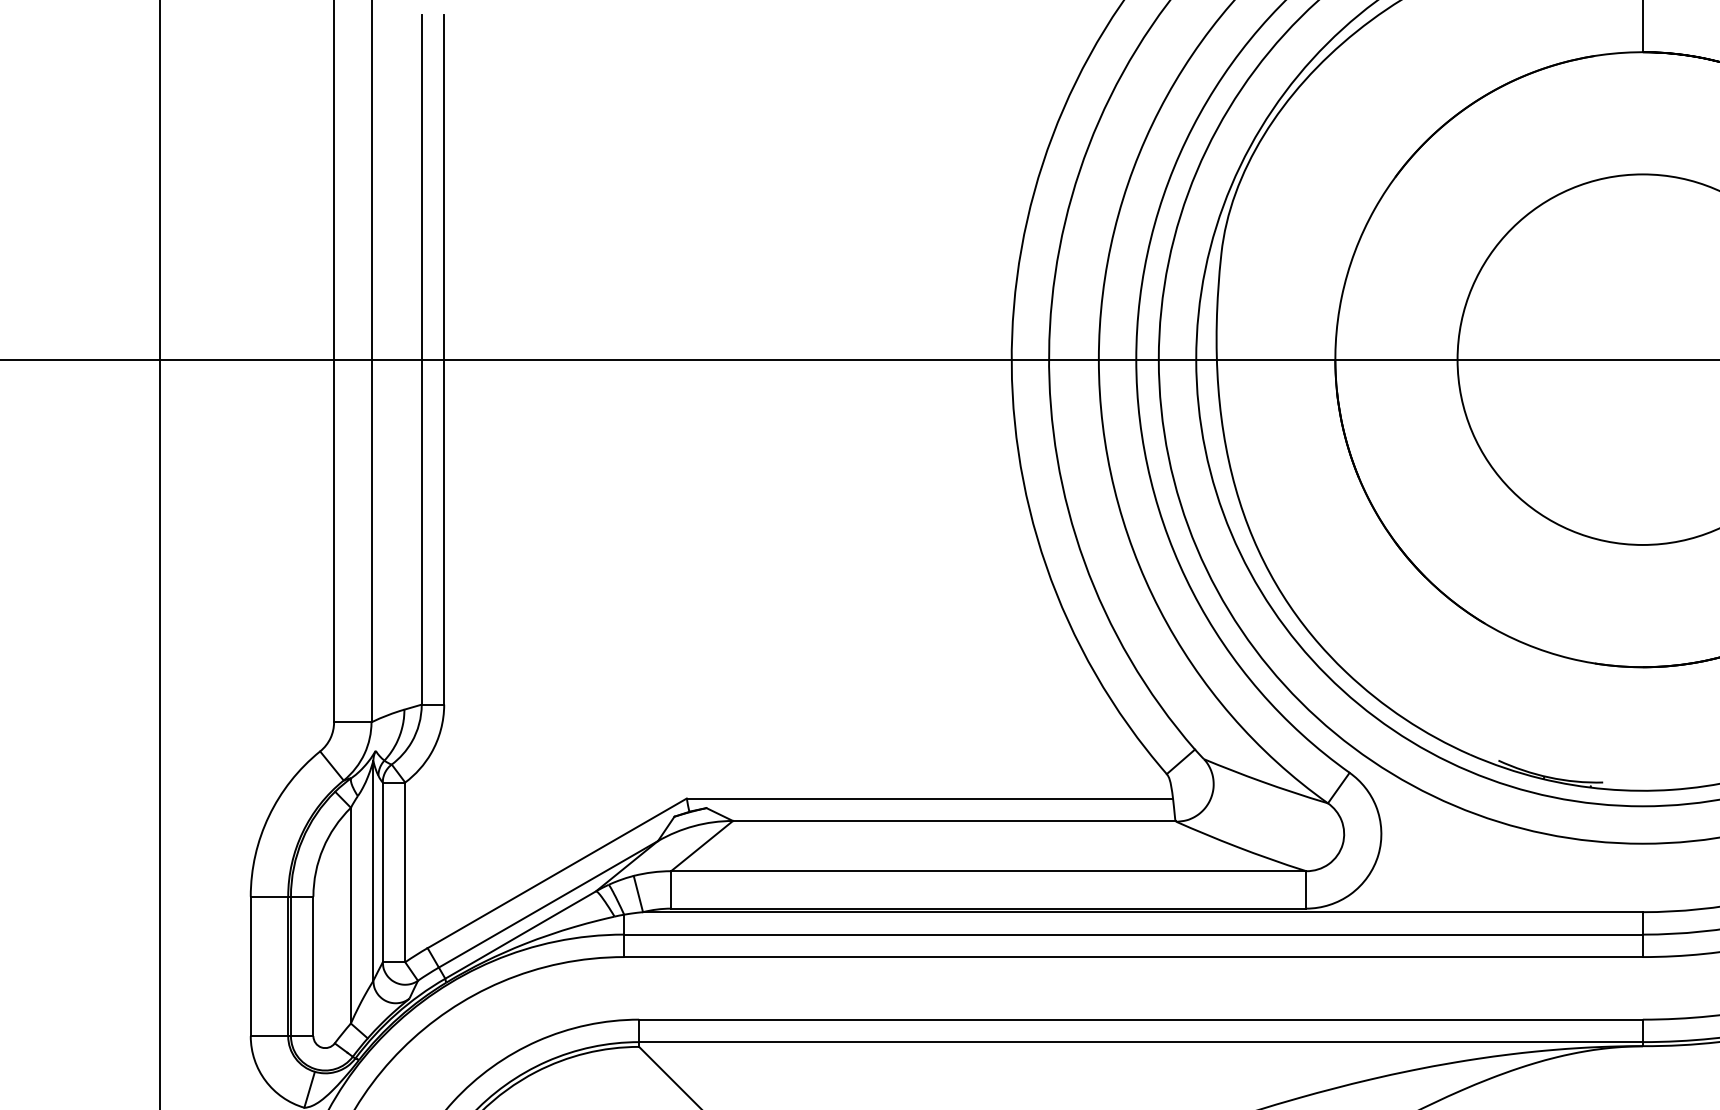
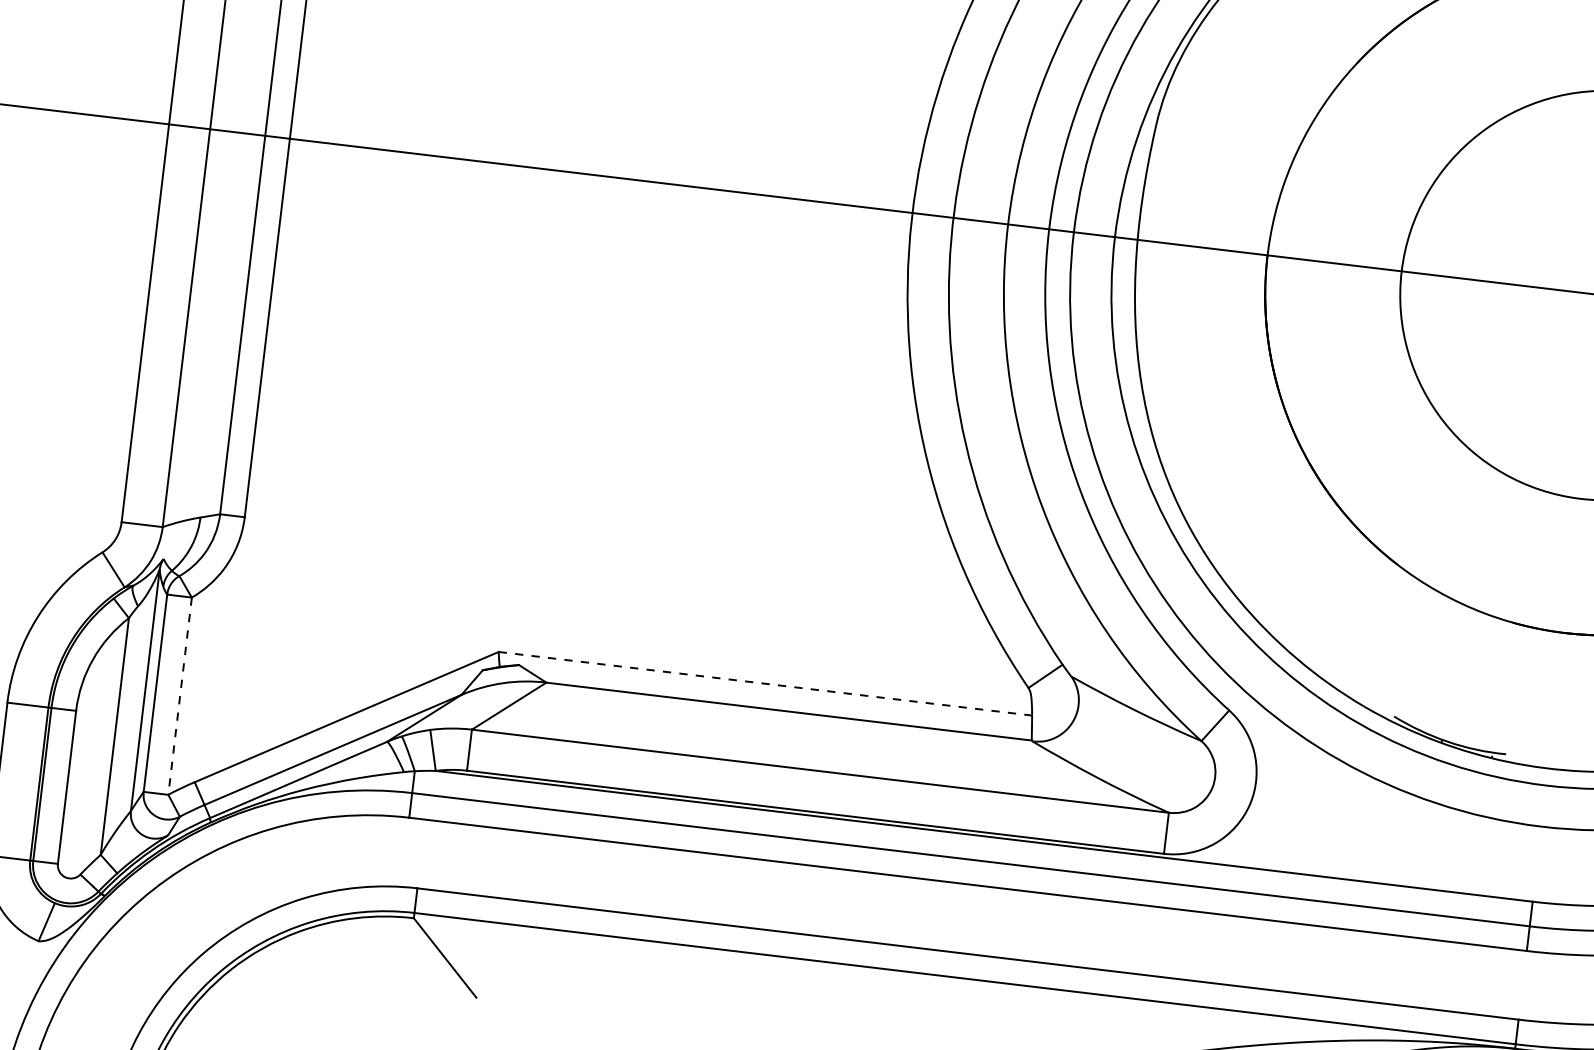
line: (930, 798) -> (766, 683), solid -> dashed
line: (405, 872) -> (180, 696), solid -> dashed

